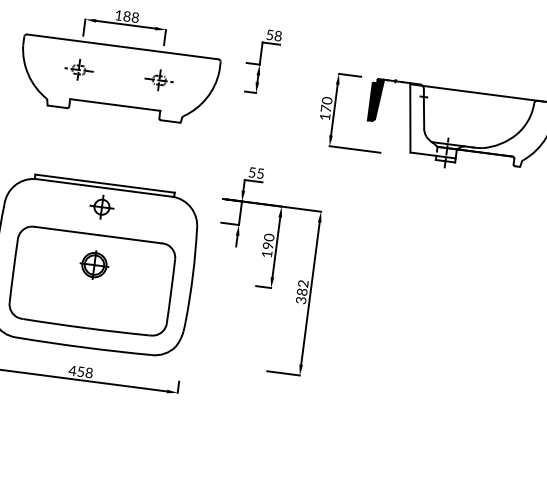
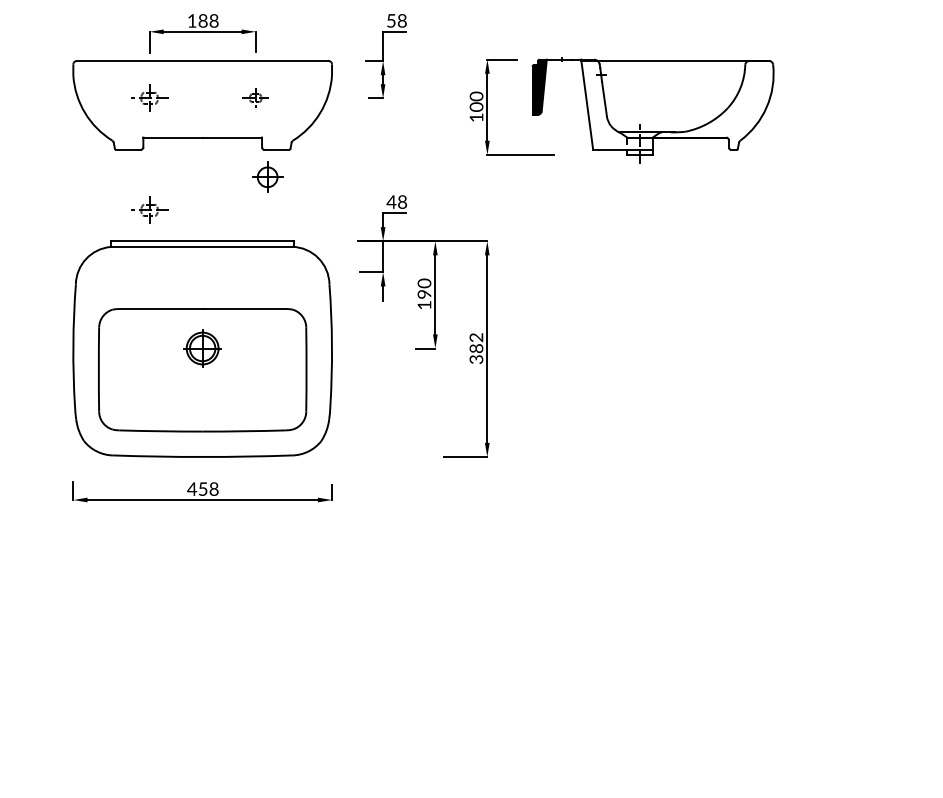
part: (159, 79) -> (255, 97), size x0.7
text: (326, 108) -> (476, 106), 7 -> 0
part: (67, 154) -> (149, 209), added
text: (256, 172) -> (396, 201), 55 -> 48
part: (101, 206) -> (267, 176), moved

